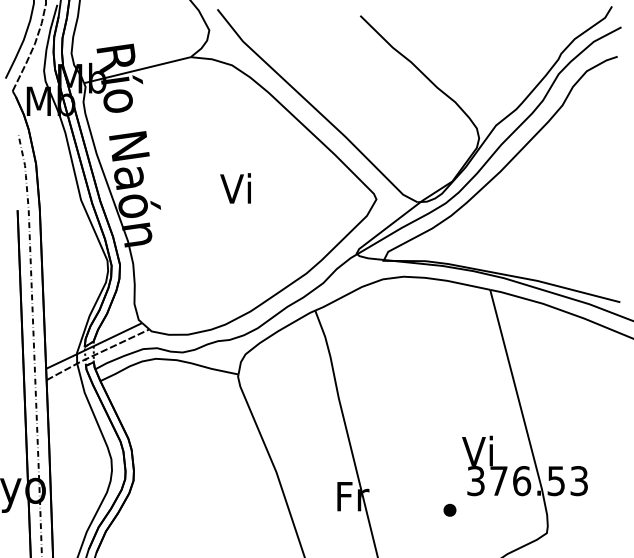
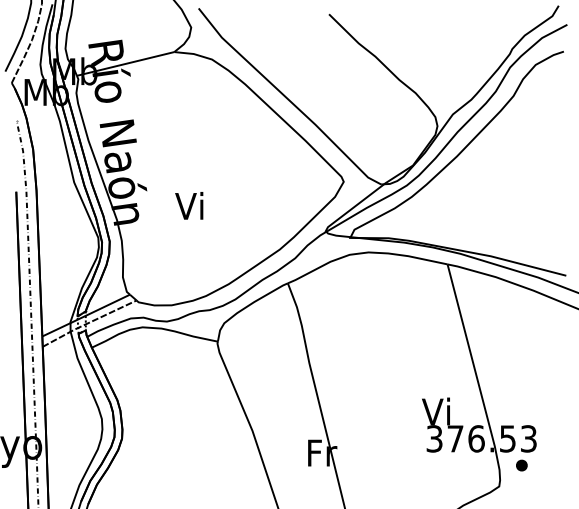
text: (235, 188) -> (189, 205), moved
part: (449, 510) -> (521, 465), moved

